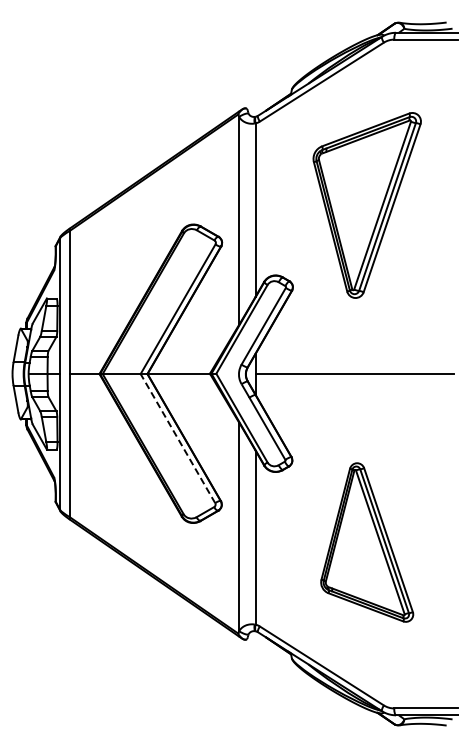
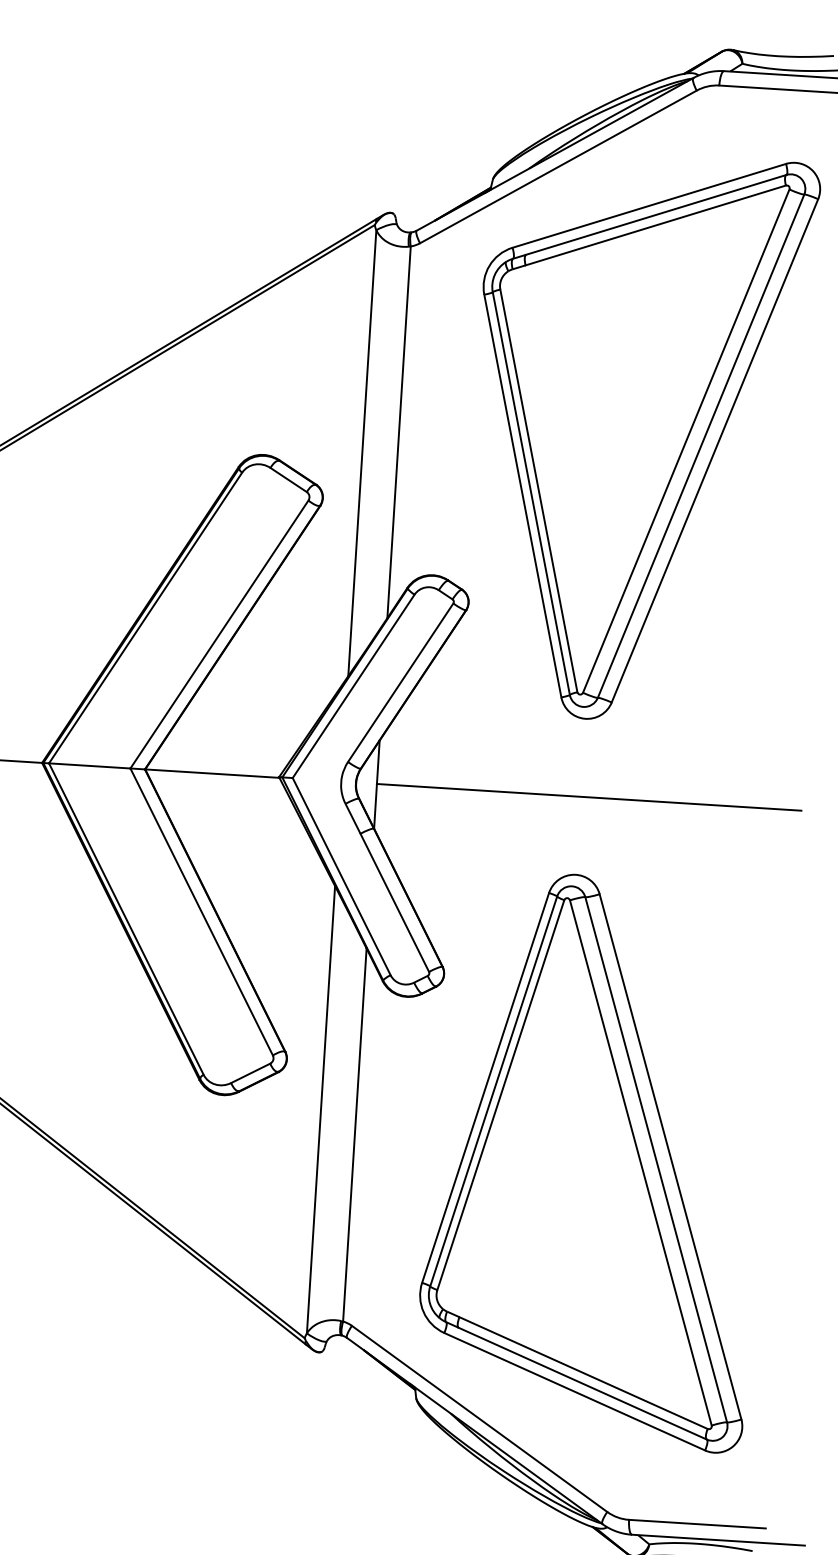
part: (366, 205) -> (637, 437), size x1.43
line: (177, 438) -> (200, 911), dashed -> solid
part: (366, 542) -> (591, 1160), size x1.67

